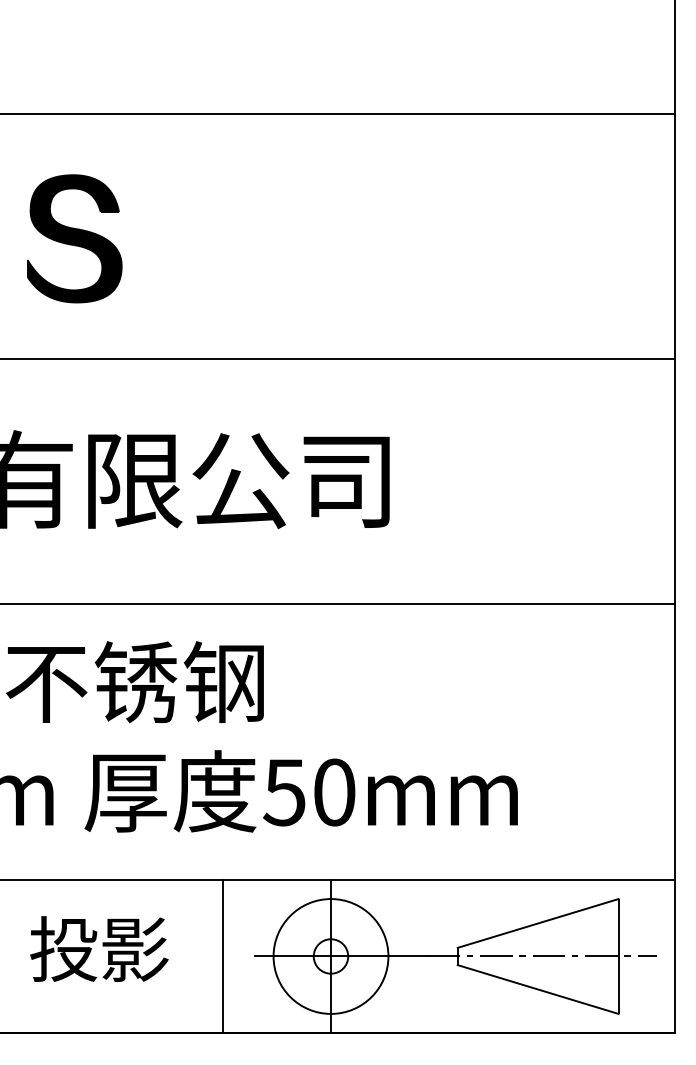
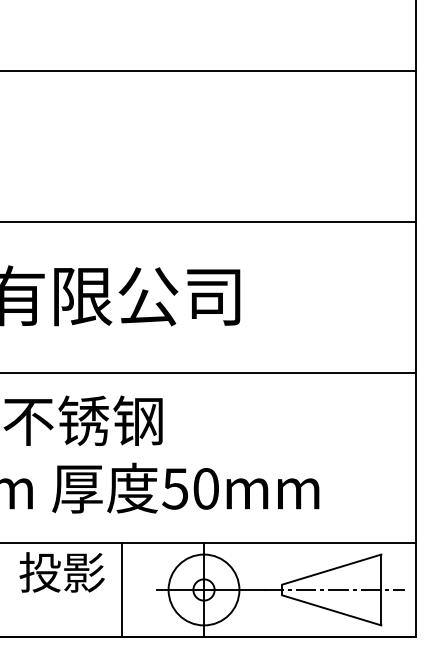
part: (73, 239) -> (45, 147), removed
text: (98, 949) -> (61, 572), moved
line: (223, 955) -> (121, 589), moved

